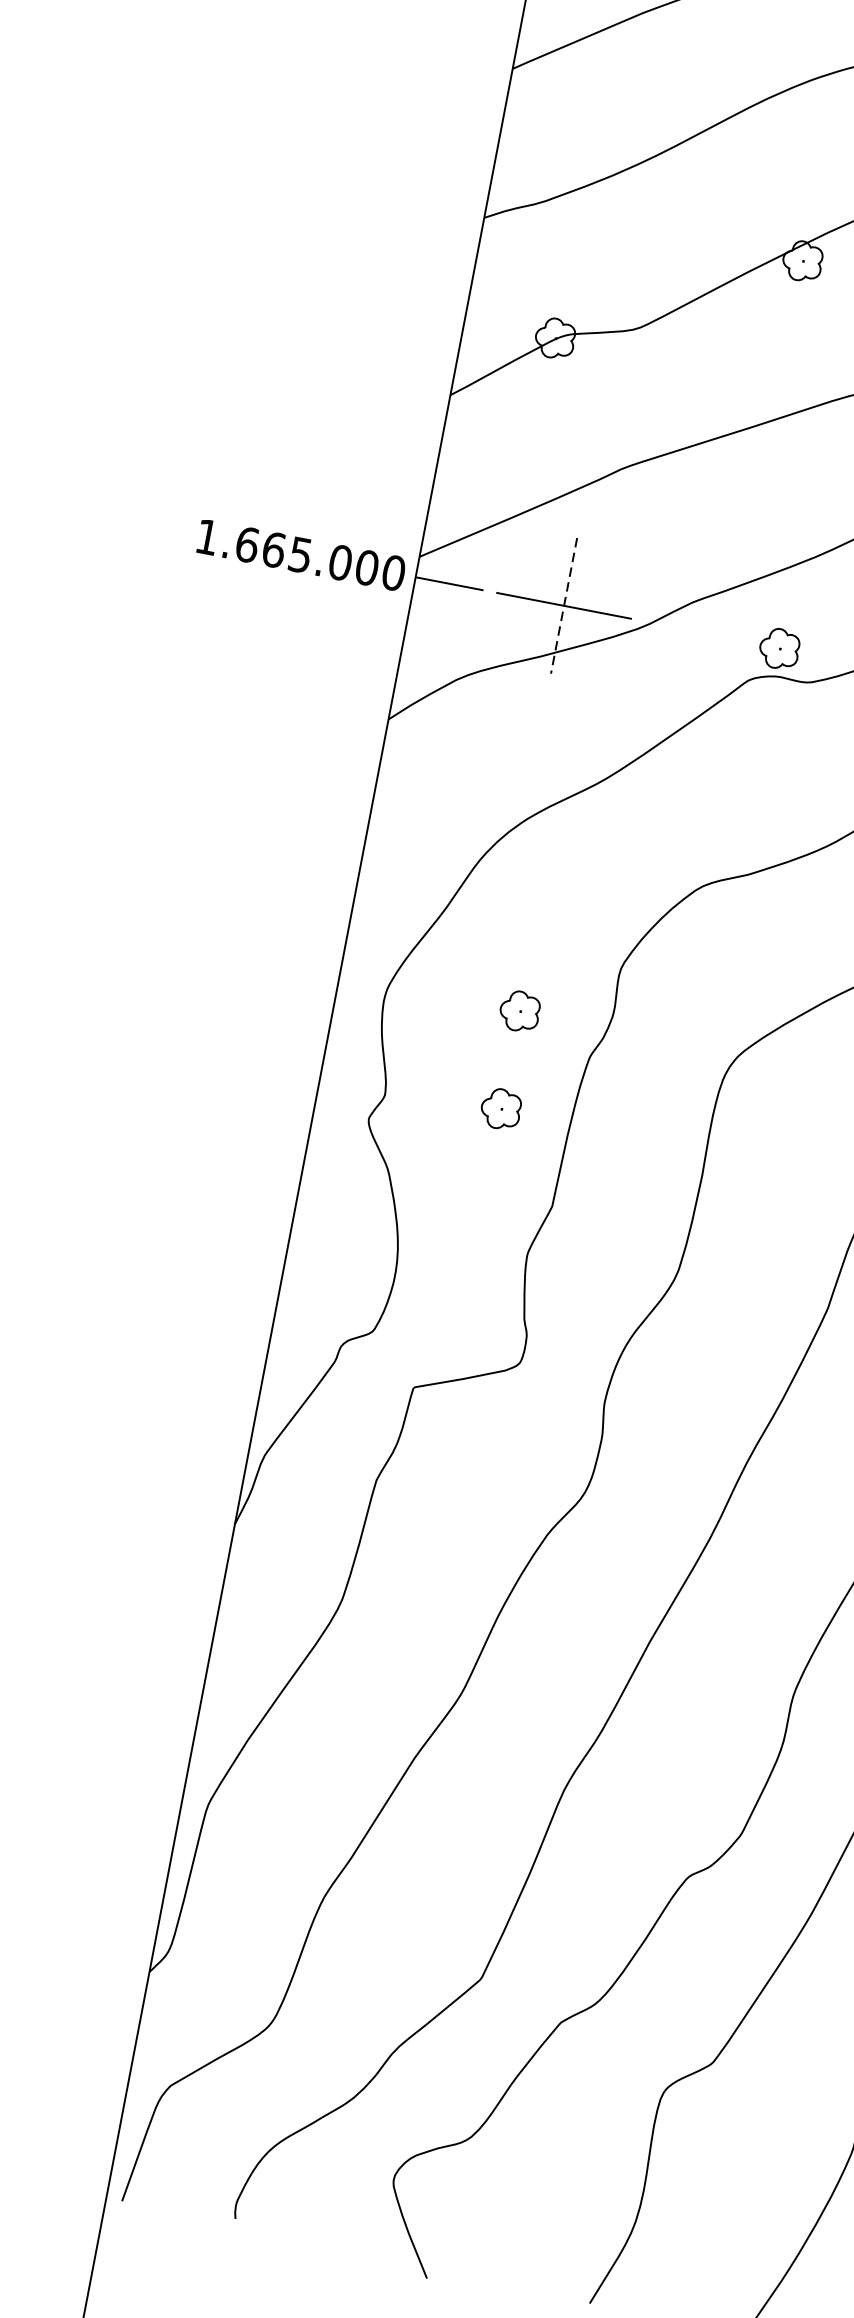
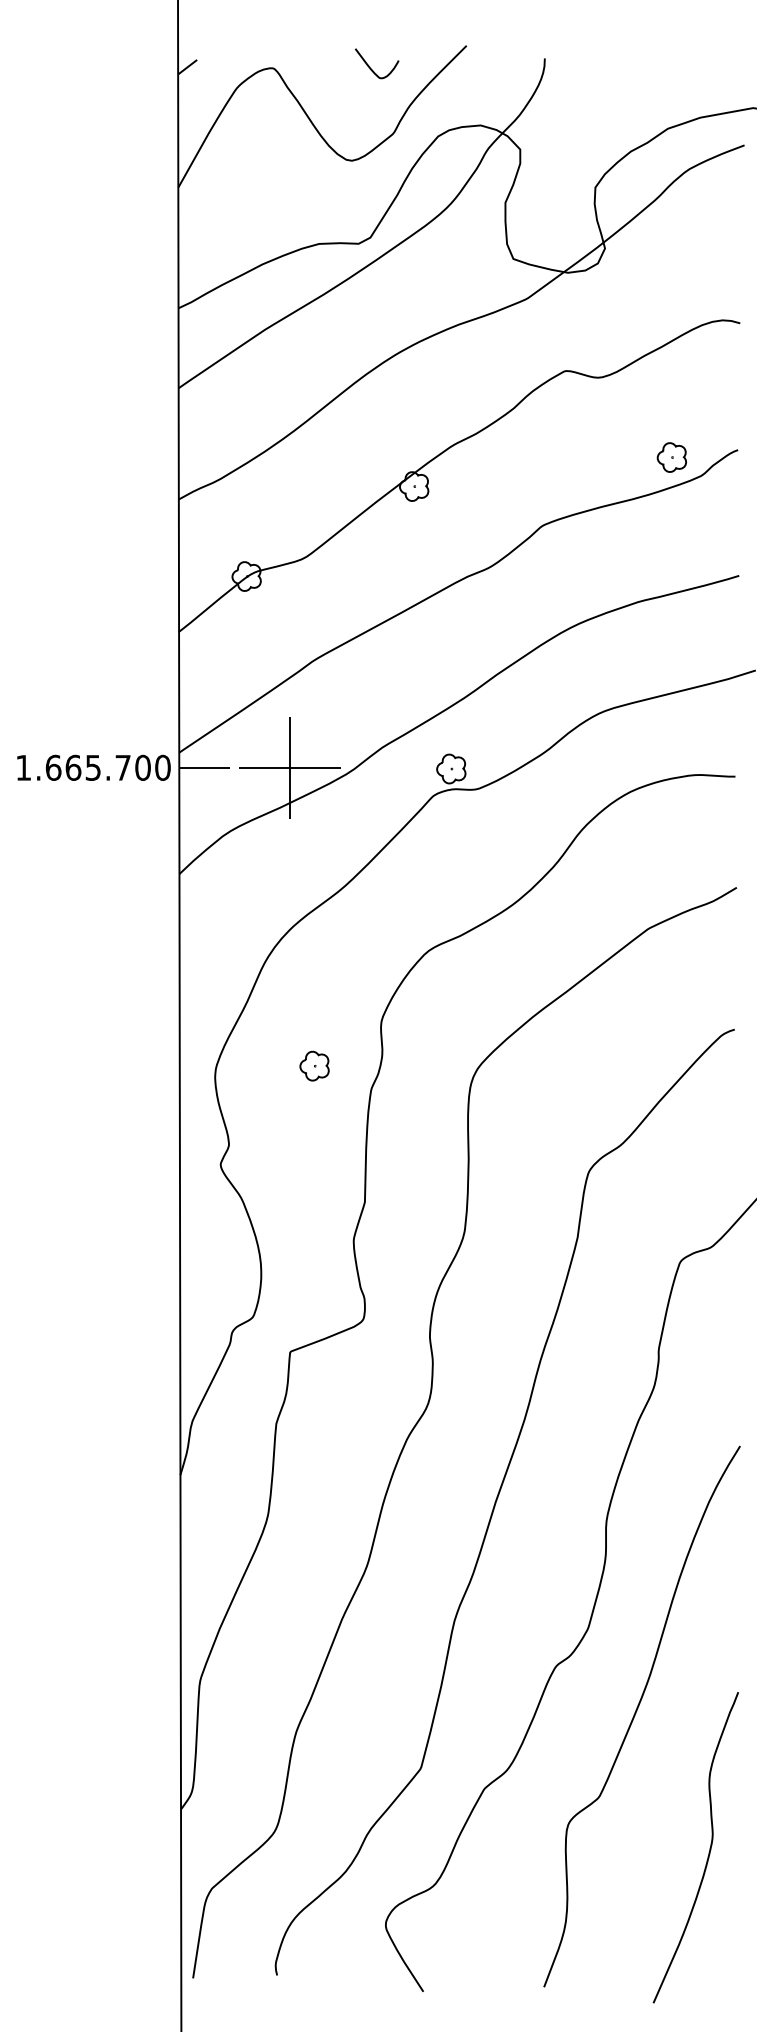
text: (339, 562) -> (122, 767), 1.665.000 -> 1.665.700
line: (564, 605) -> (290, 767), dashed -> solid
part: (501, 1108) -> (314, 1138), removed

